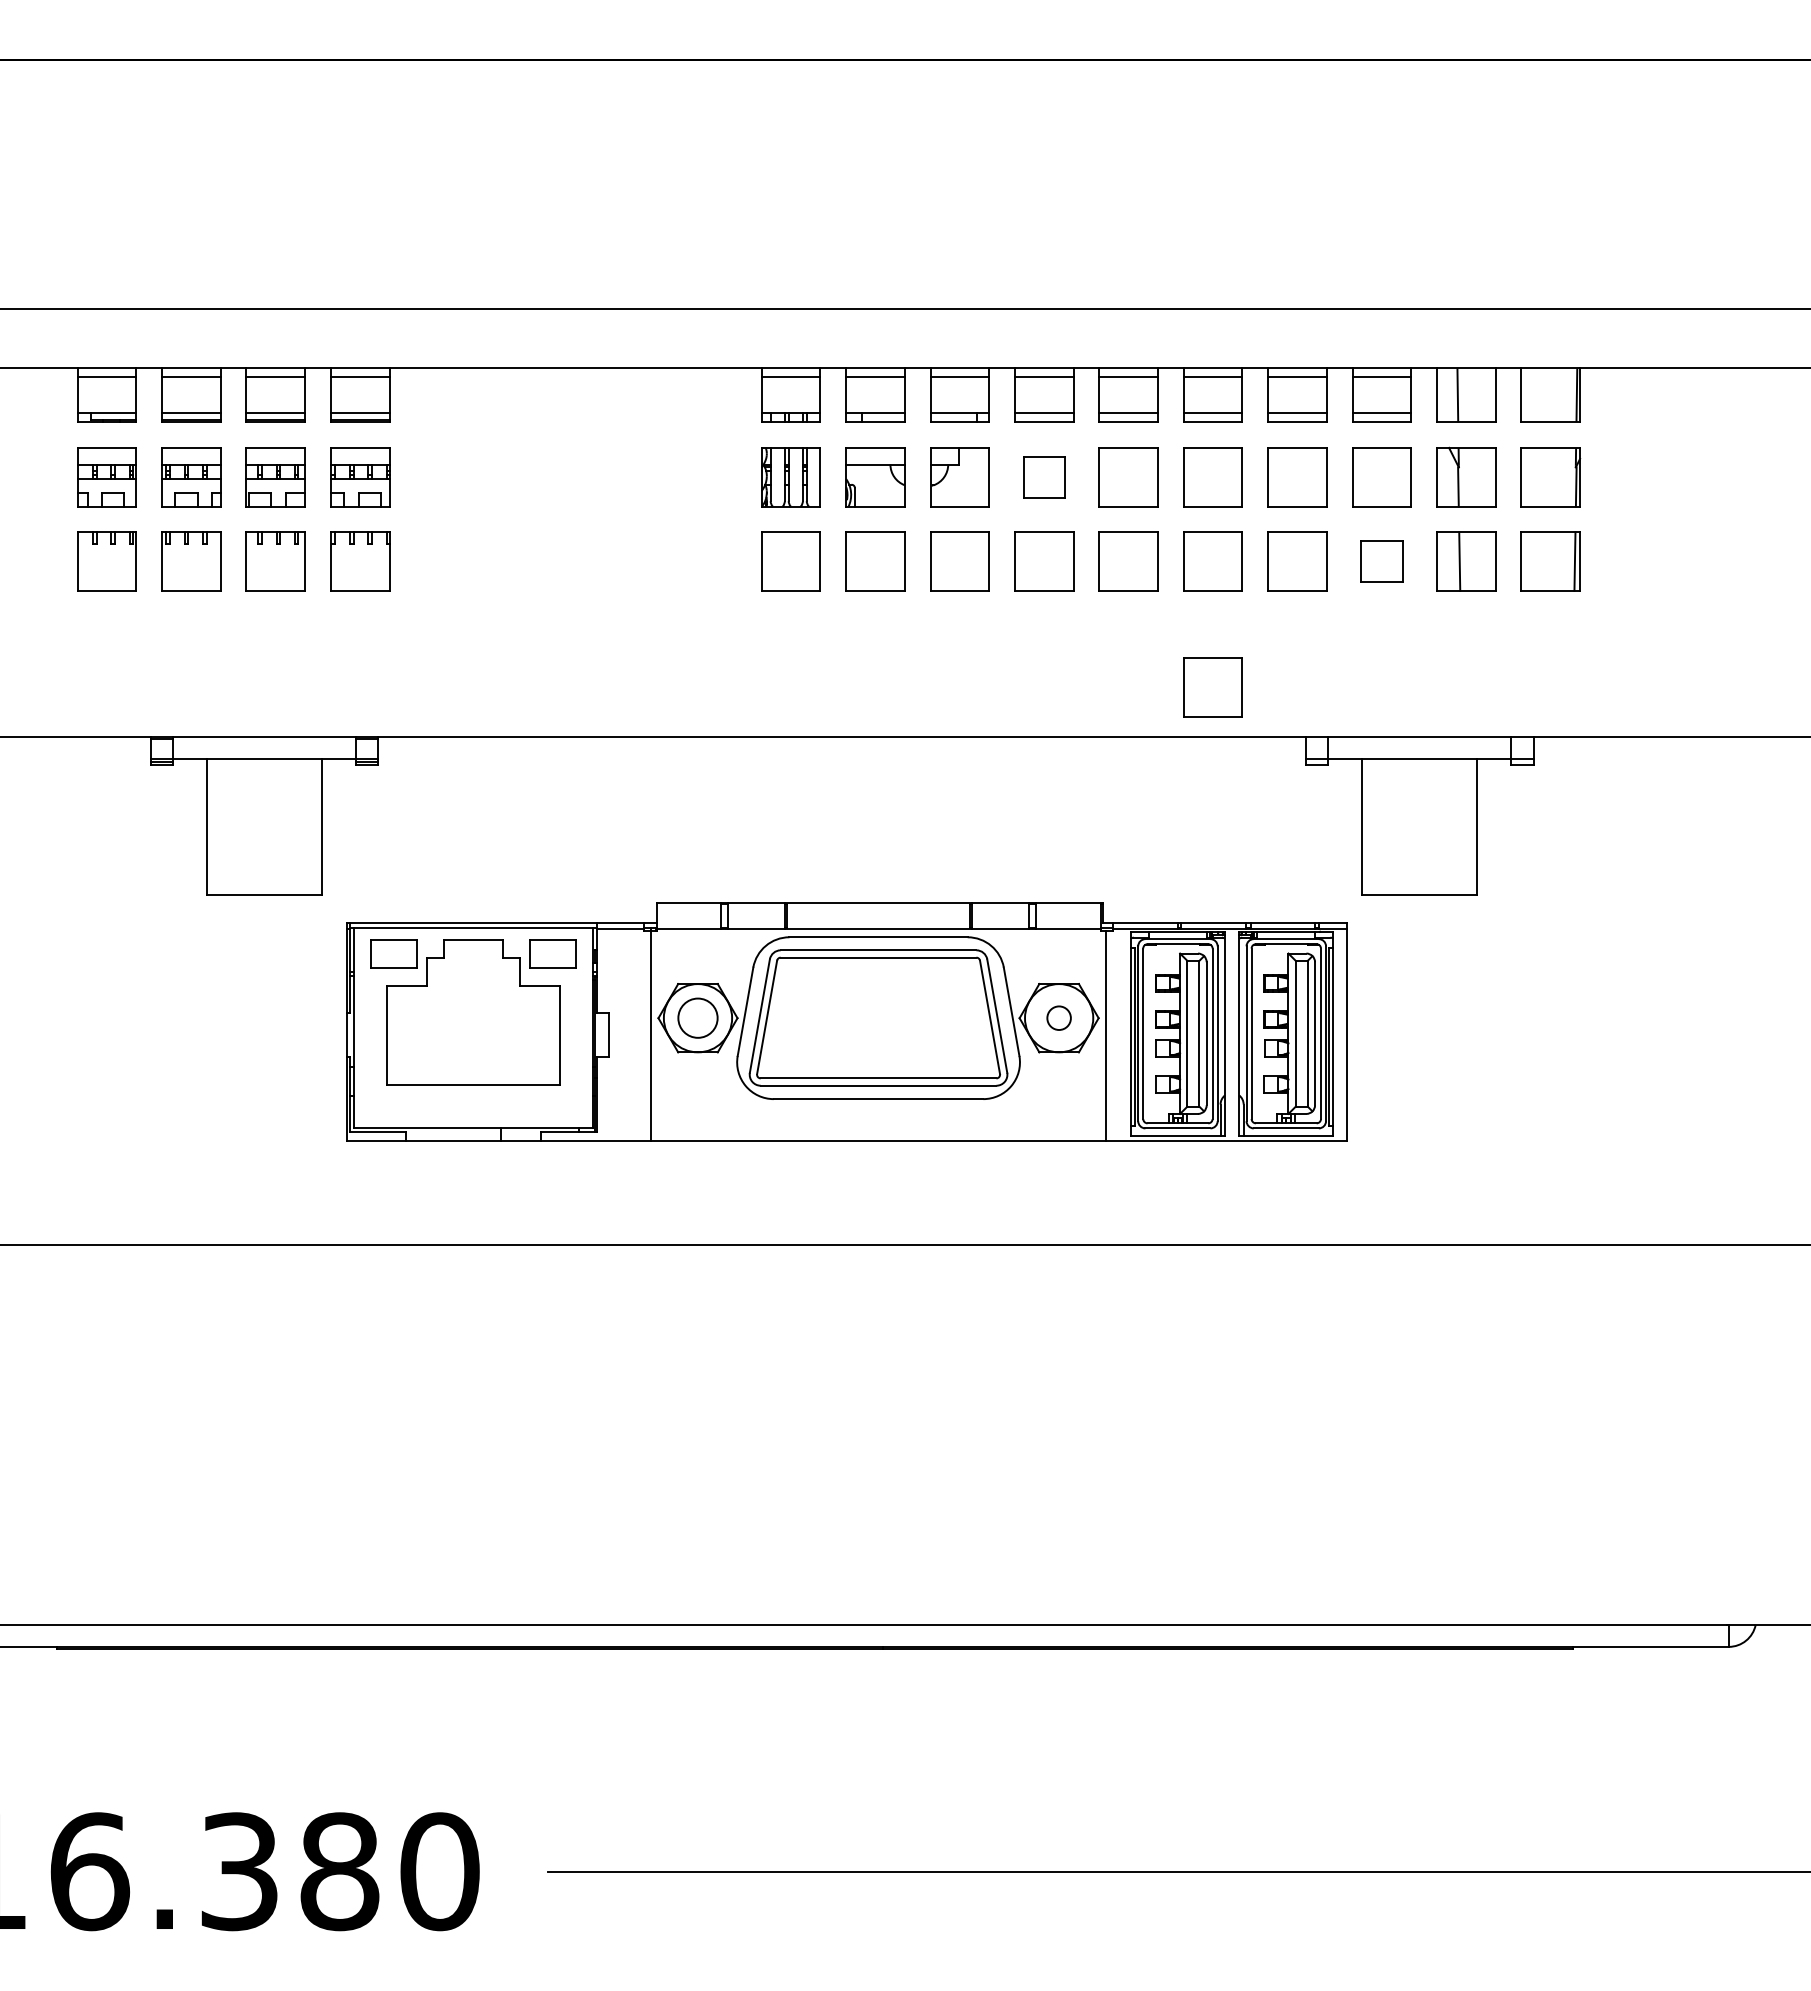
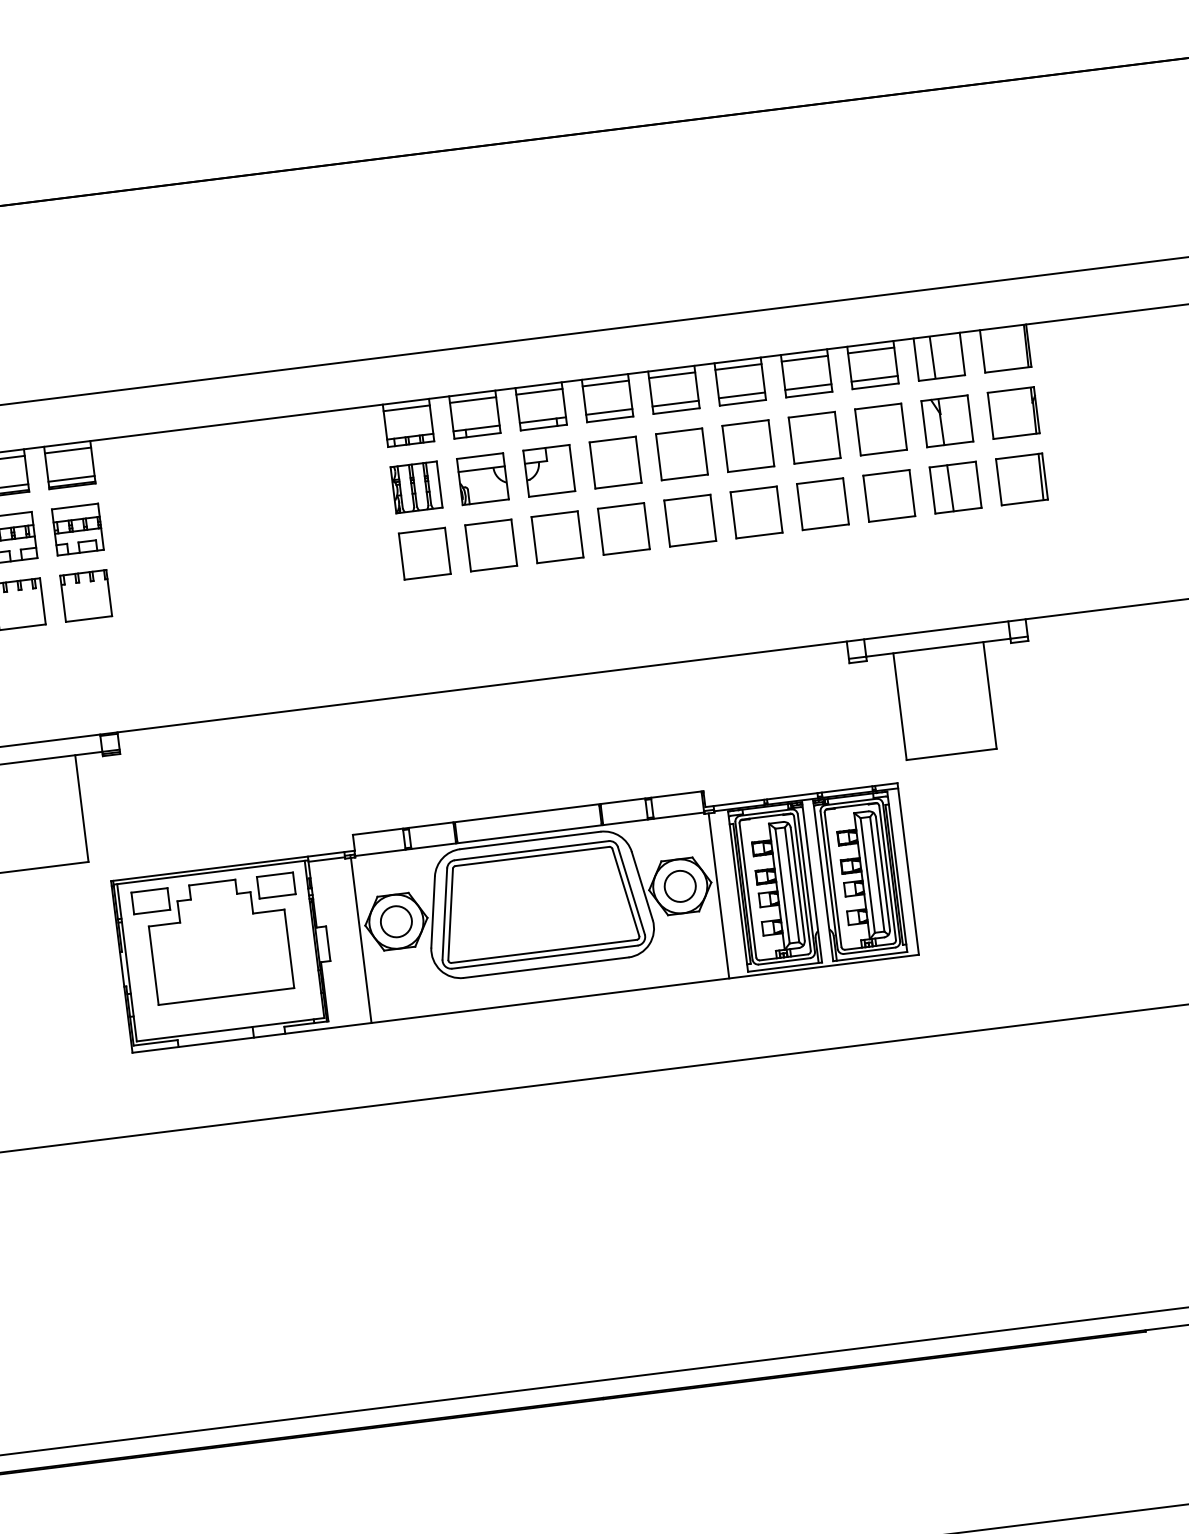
part: (1044, 477) -> (615, 462), size x1.43
part: (1381, 561) -> (888, 495), size x1.43
part: (1212, 687) -> (768, 611), removed
circle: (1058, 1017) -> (679, 885), size x1.67

